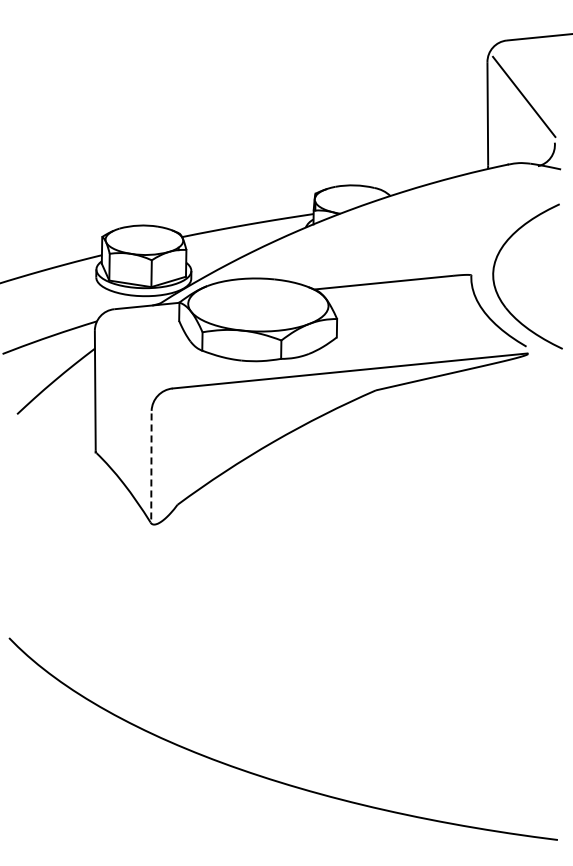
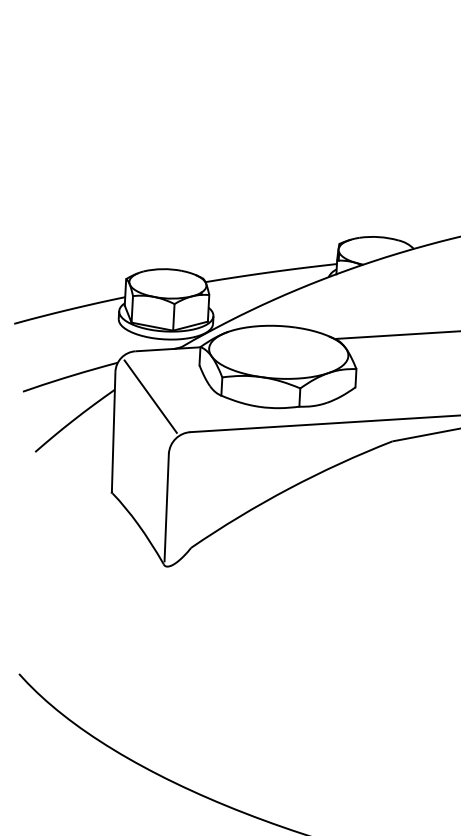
line: (130, 353) -> (149, 395), added
line: (151, 464) -> (166, 506), dashed -> solid

